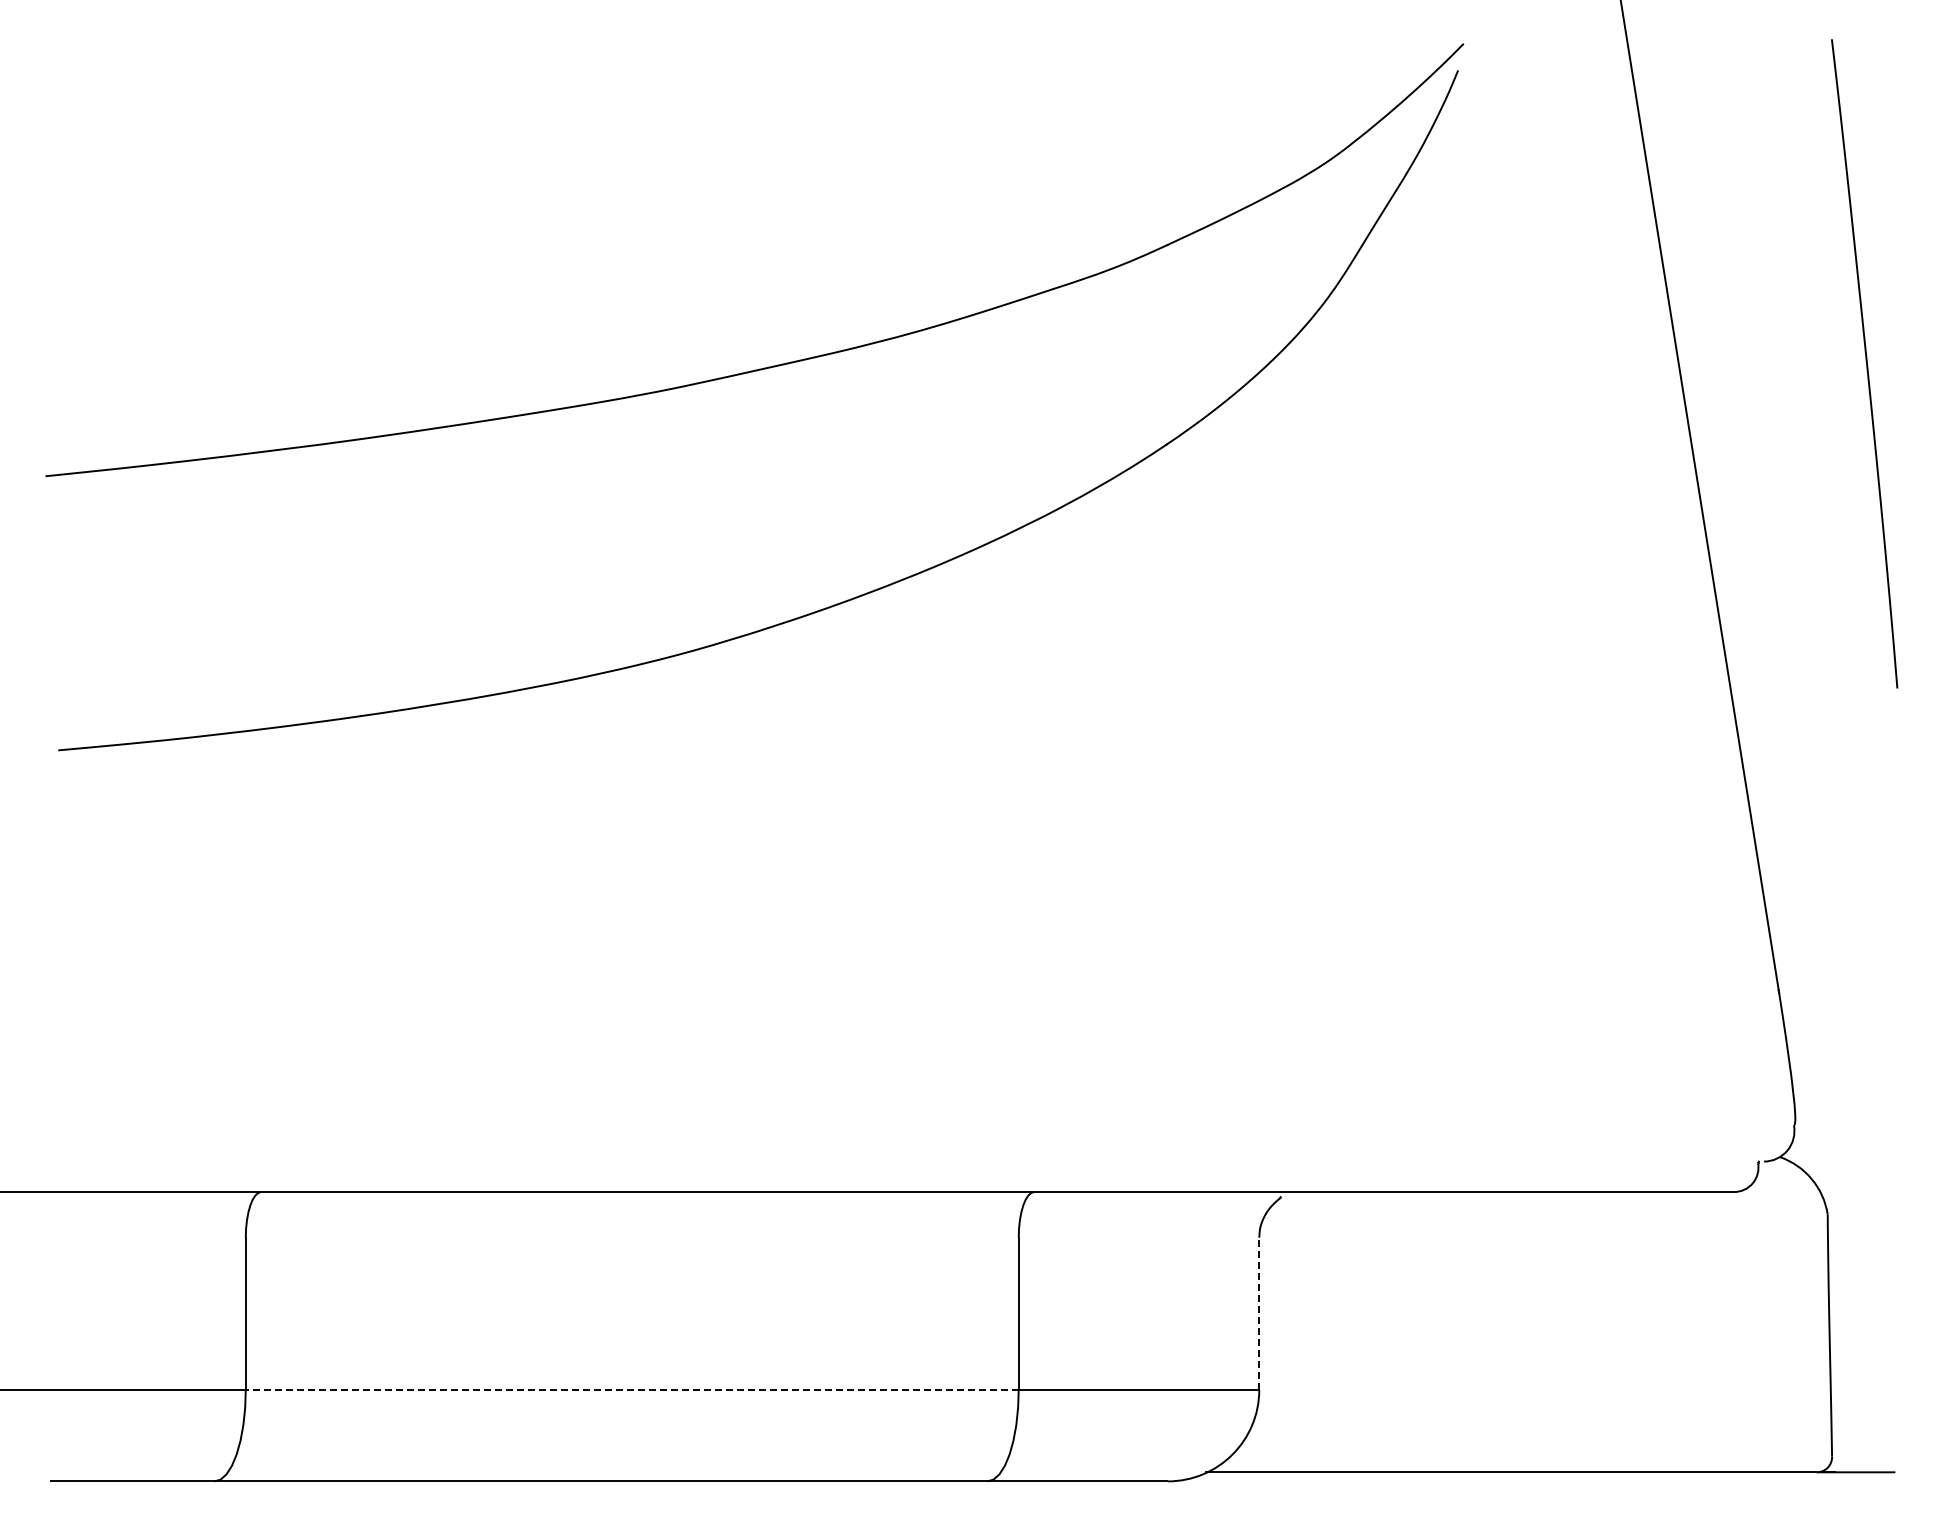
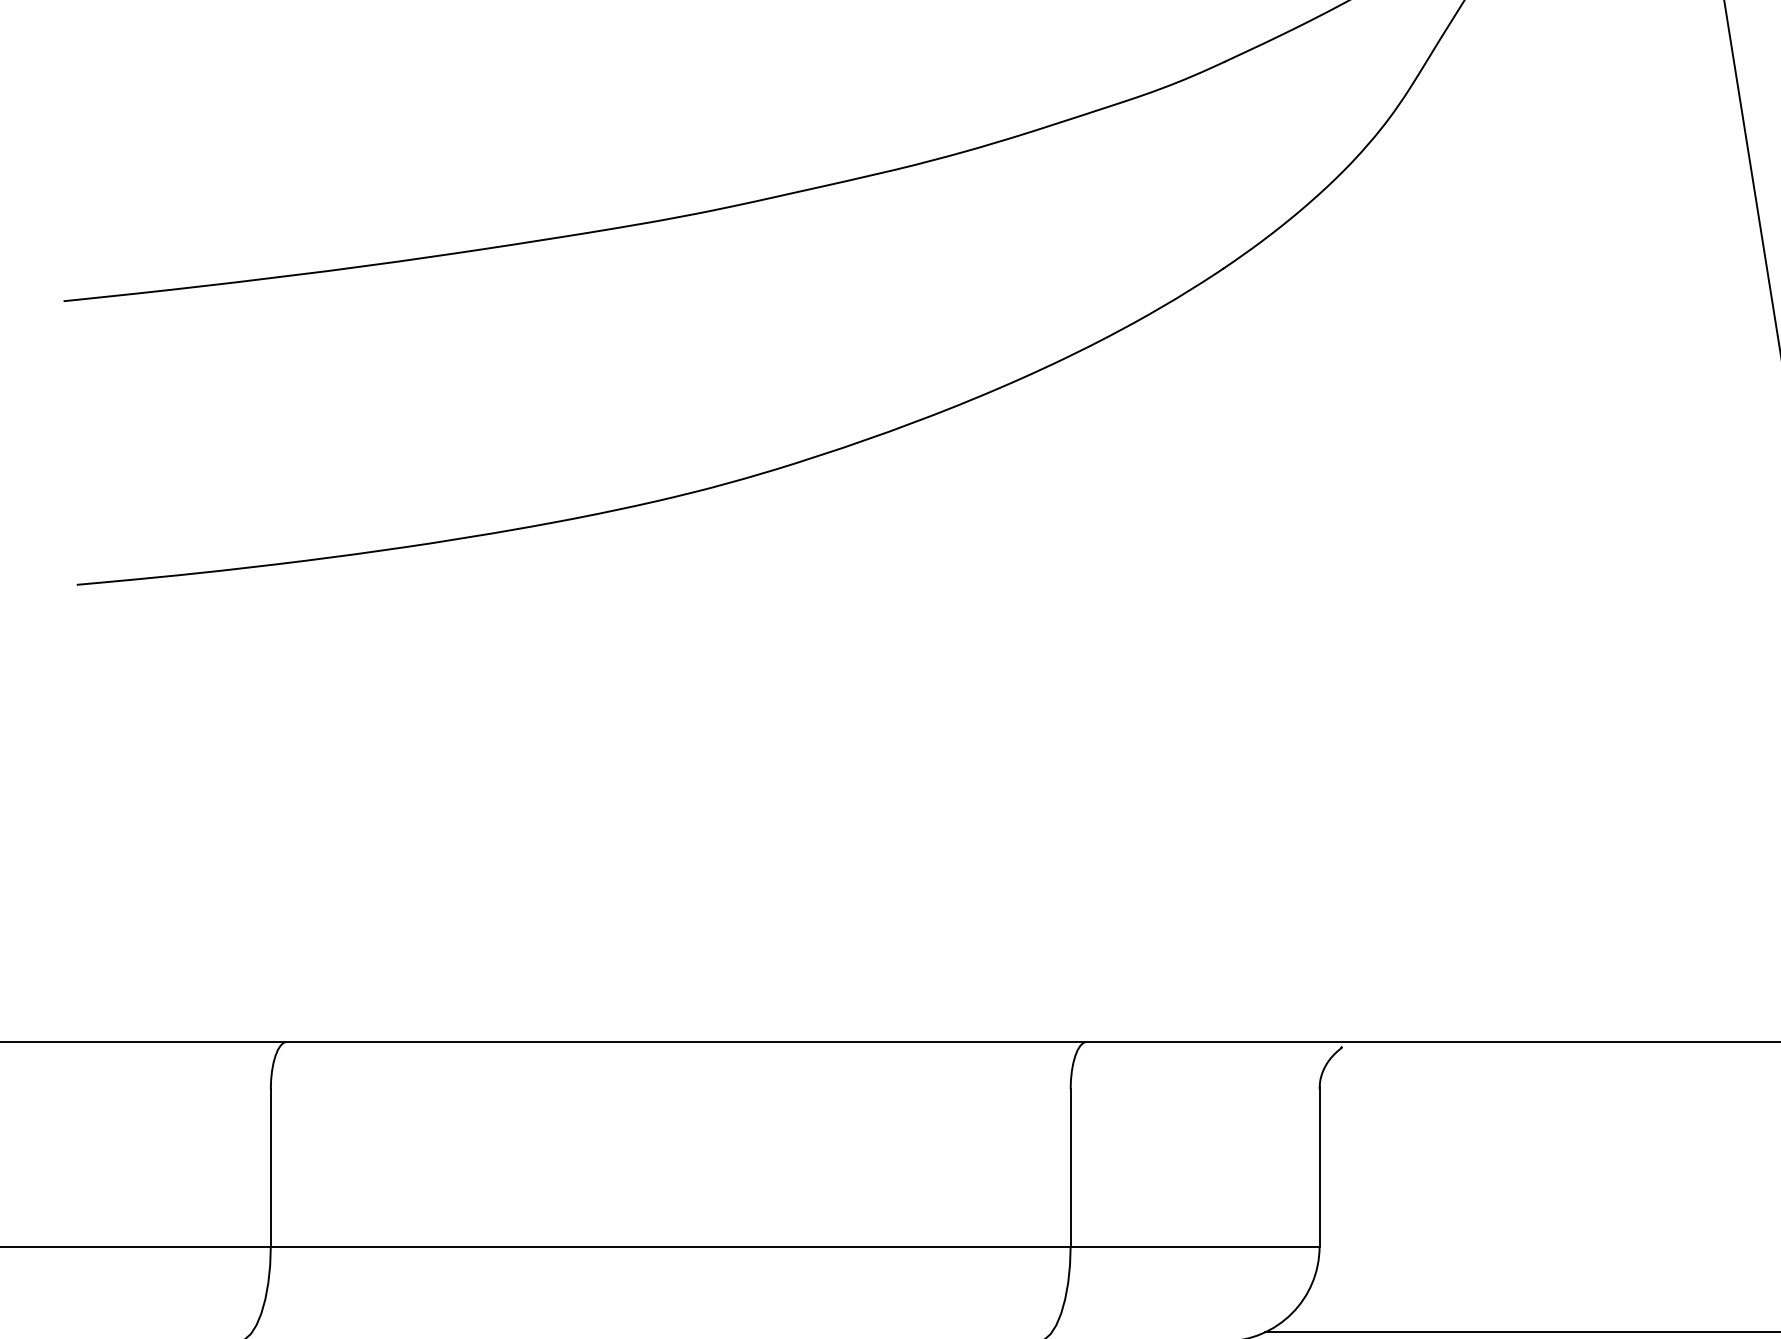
line: (1259, 1313) -> (1319, 1167), dashed -> solid
line: (631, 1389) -> (669, 1246), dashed -> solid

